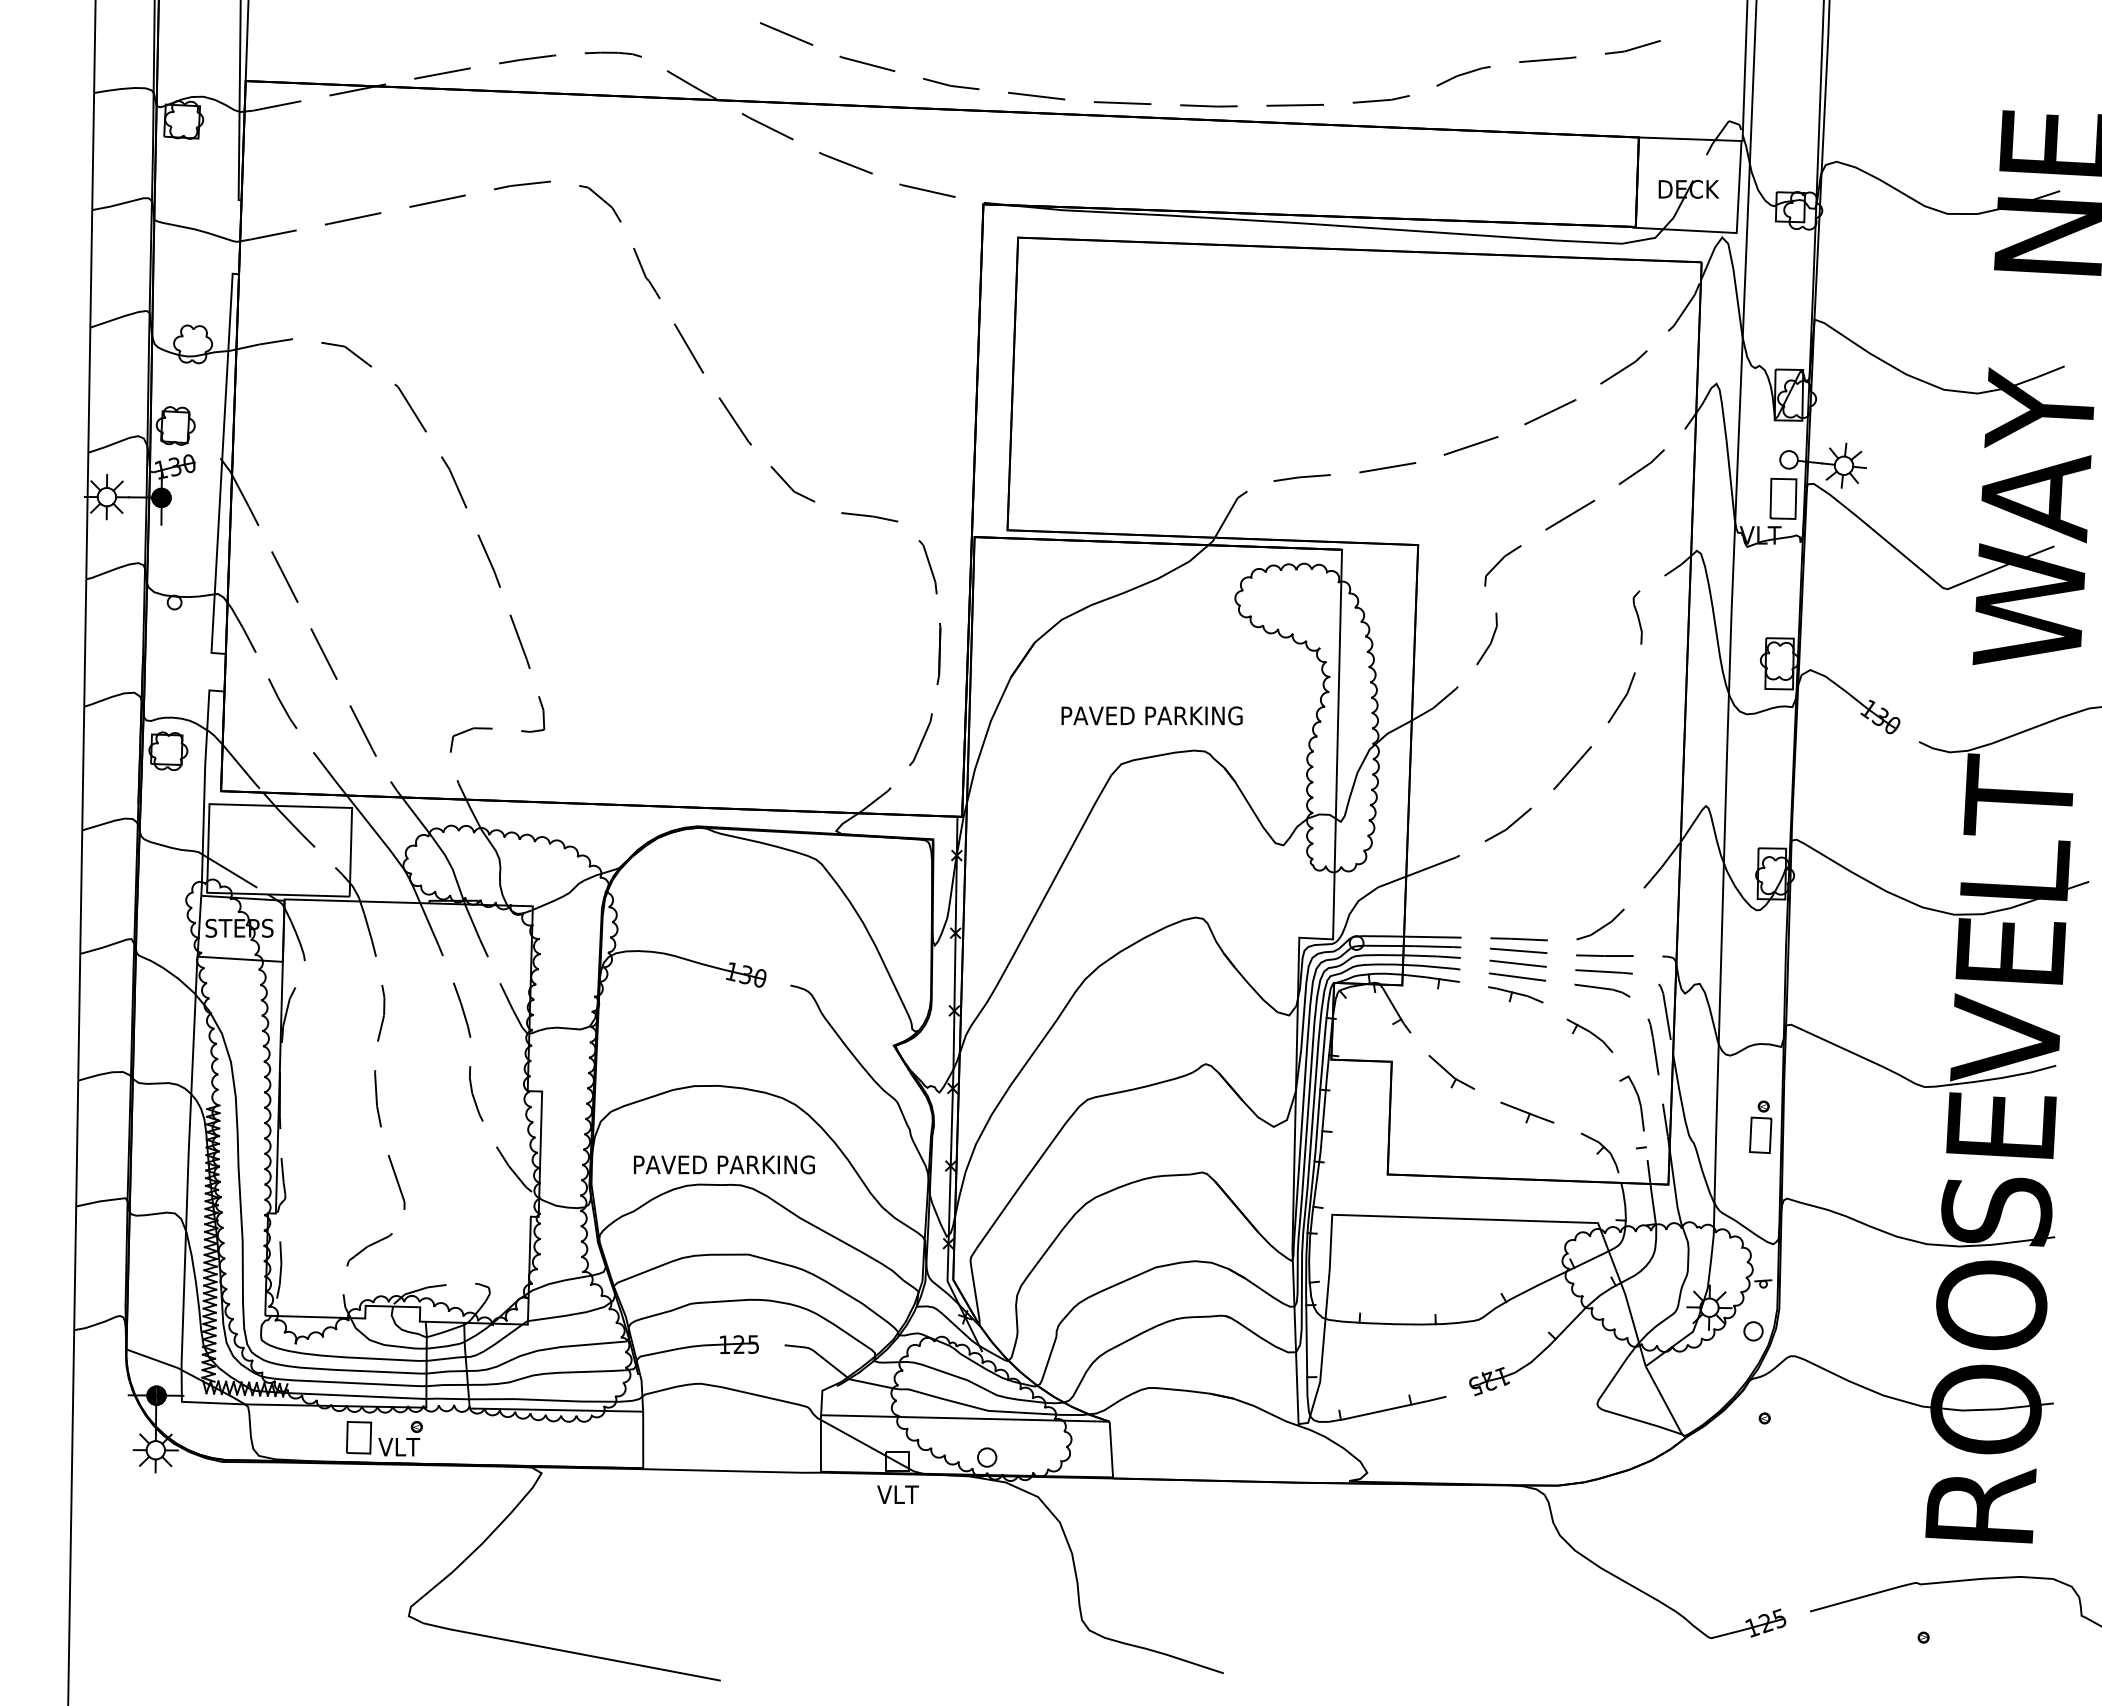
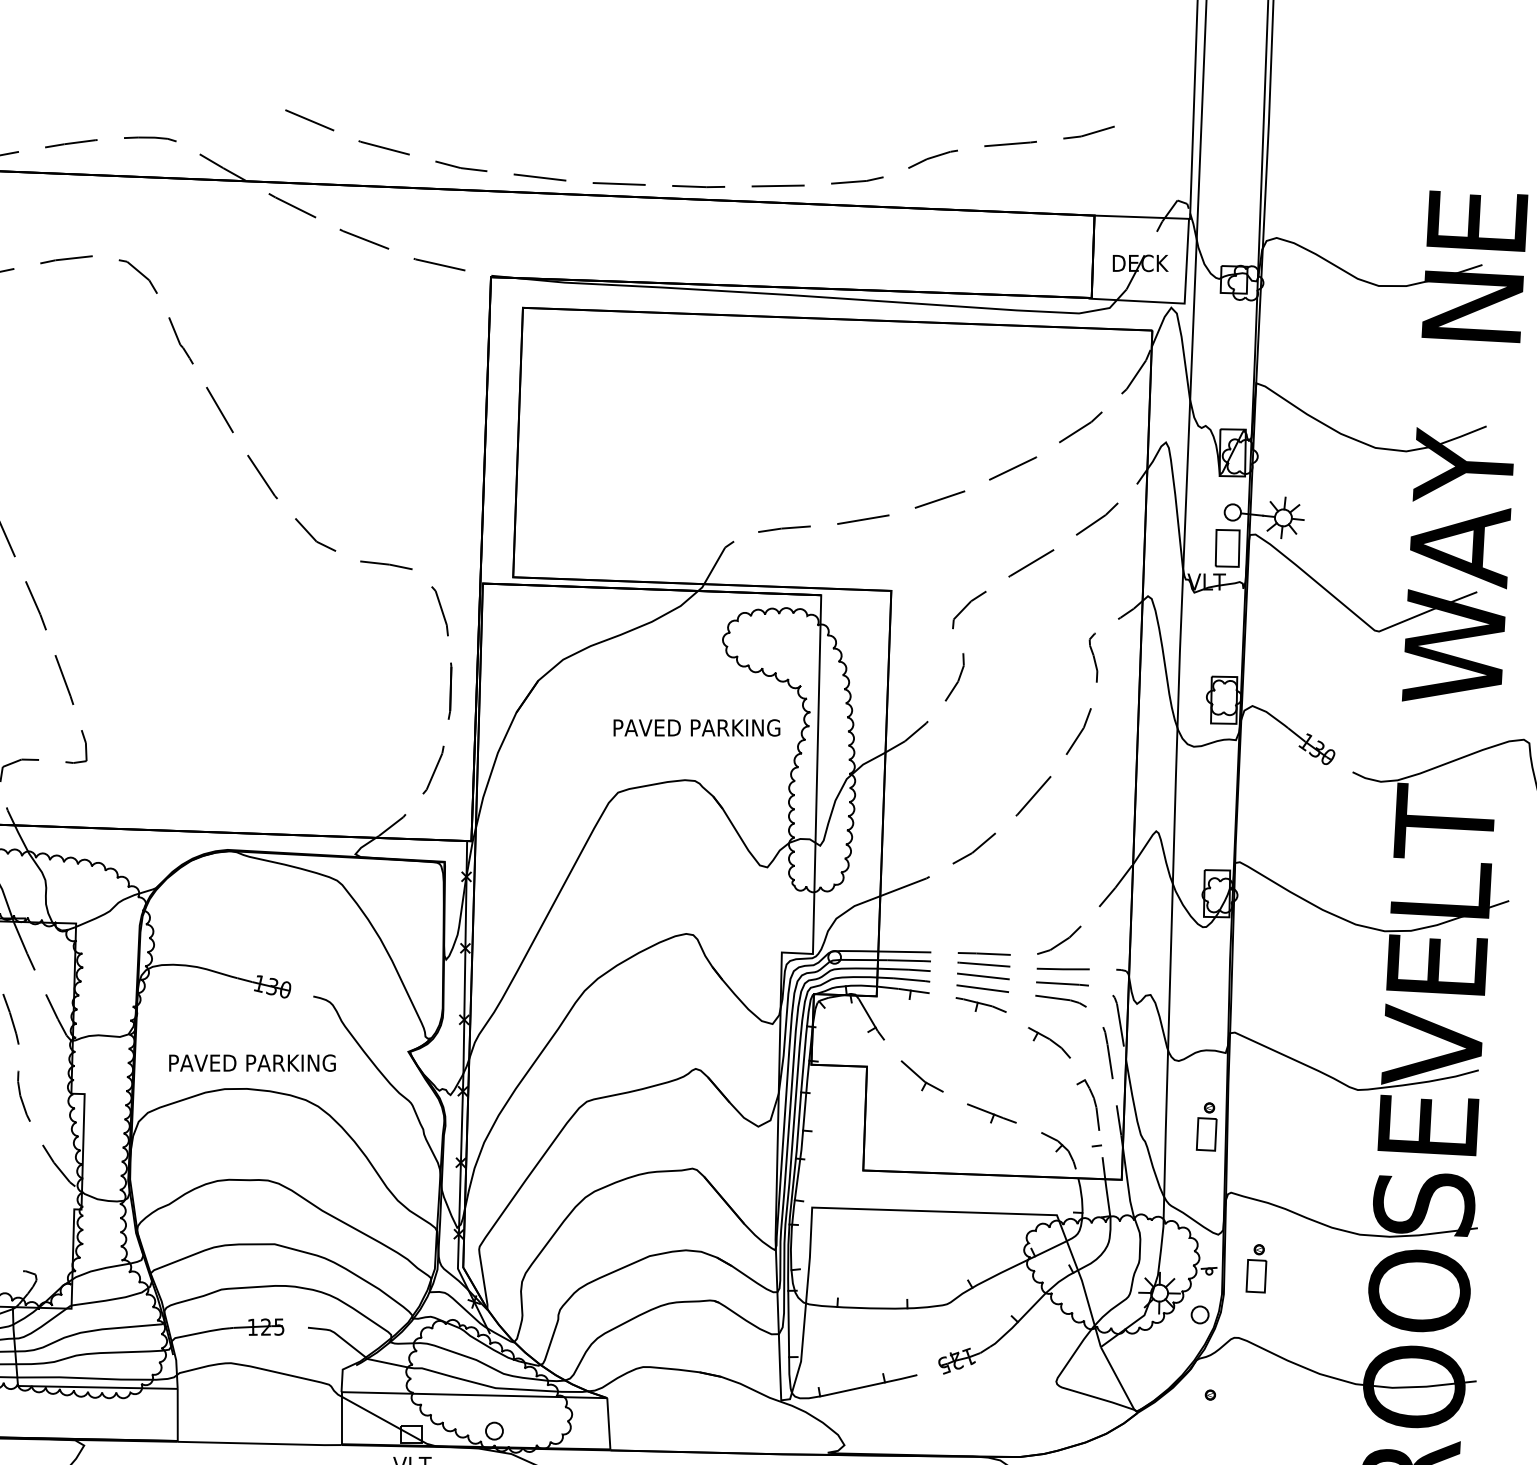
text: (1151, 715) -> (696, 727), moved
text: (724, 1164) -> (252, 1062), moved
part: (1814, 1280) -> (1256, 1268), added

